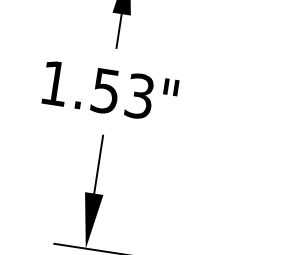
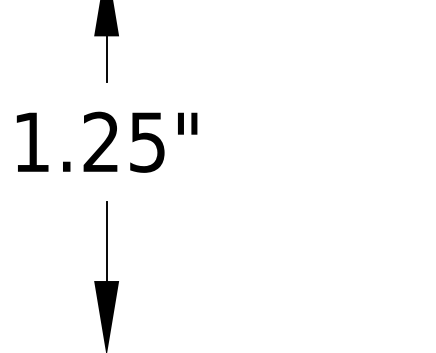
text: (122, 93) -> (124, 141), 1.53" -> 1.25"

